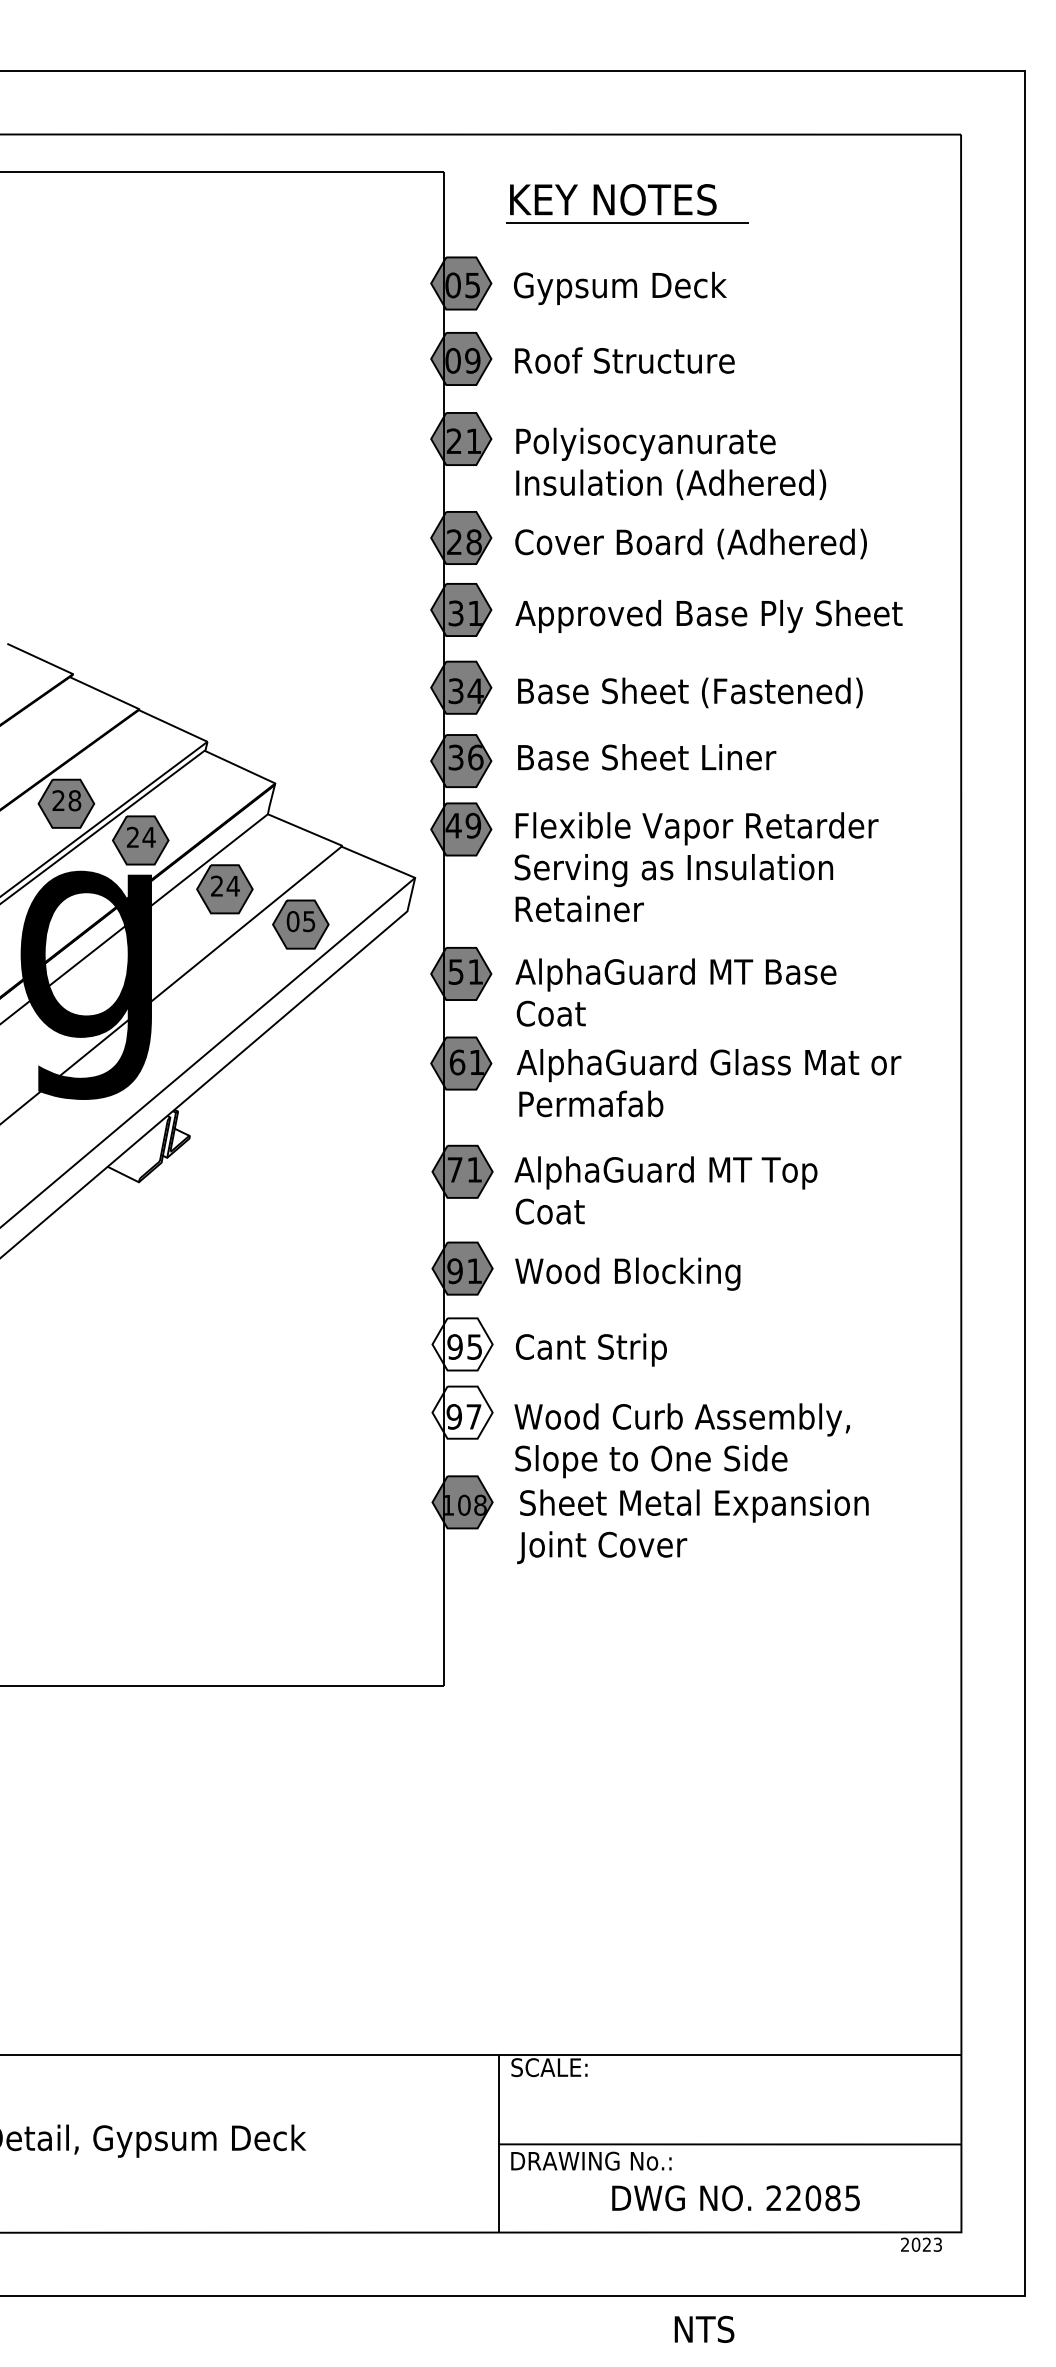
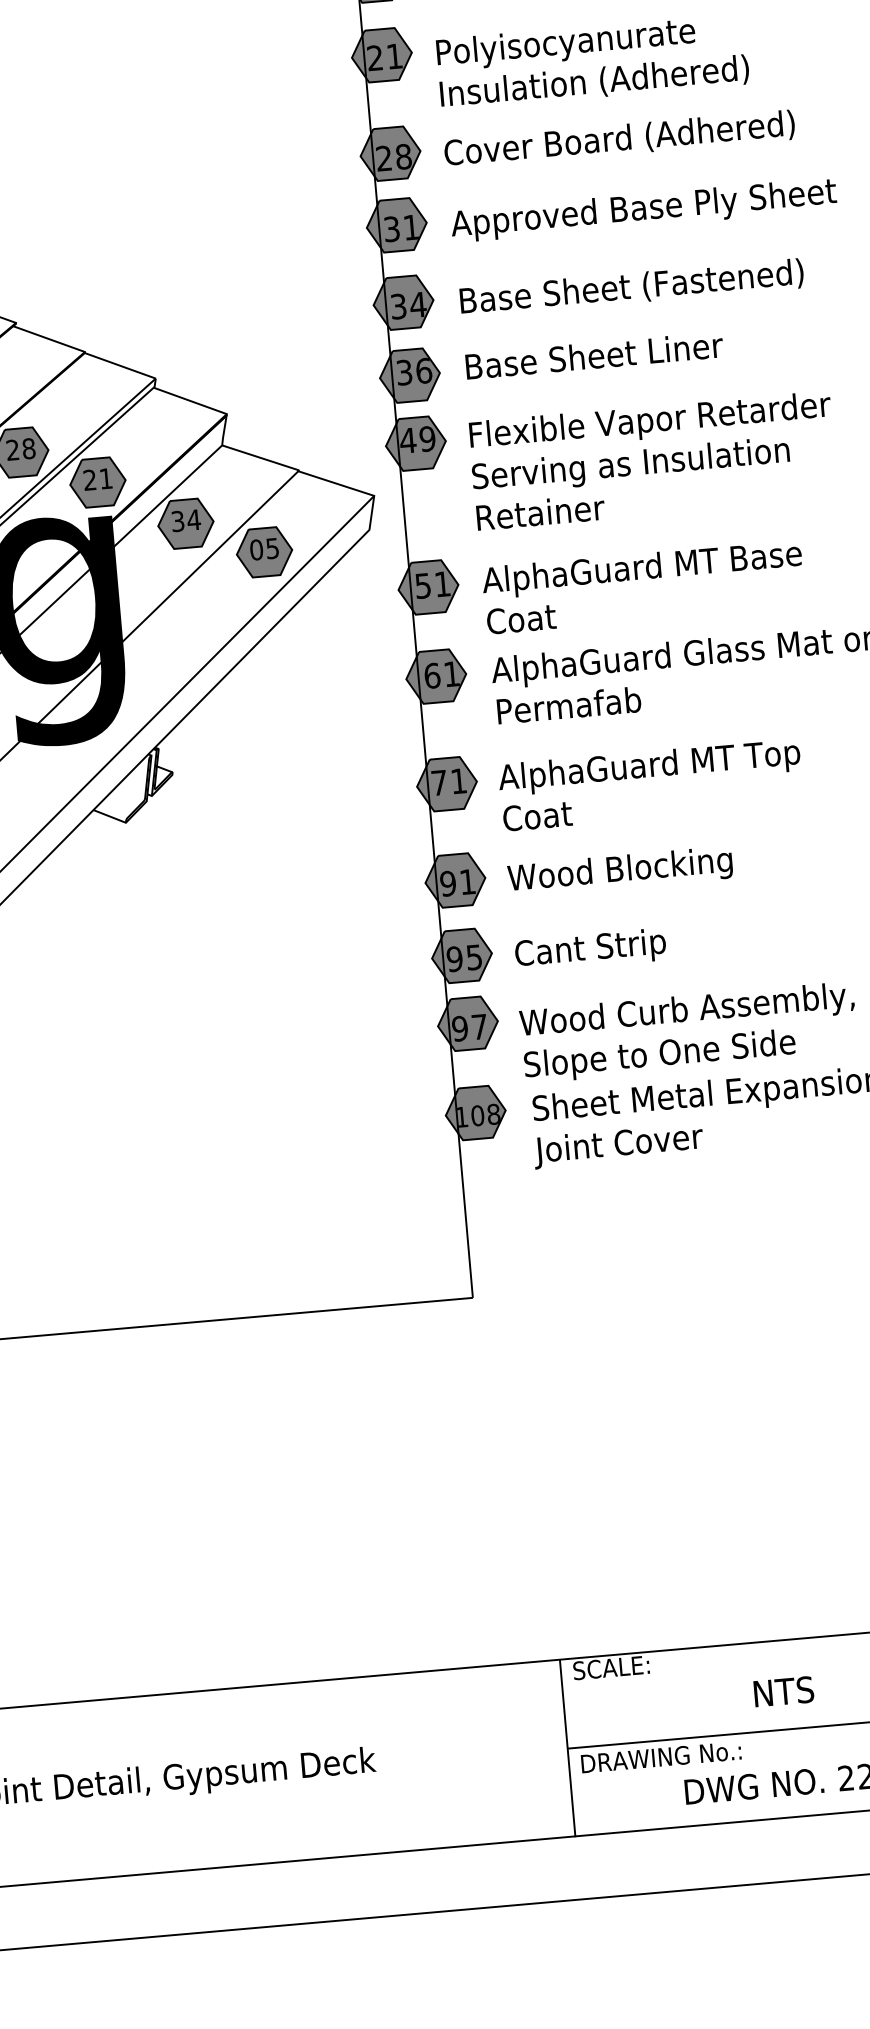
text: (148, 837) -> (105, 478), 24 -> 21
text: (217, 886) -> (178, 521), 24 -> 34
fill: (462, 1344) -> (461, 956), added
fill: (462, 1412) -> (467, 1023), added
text: (704, 2329) -> (783, 1691), moved

